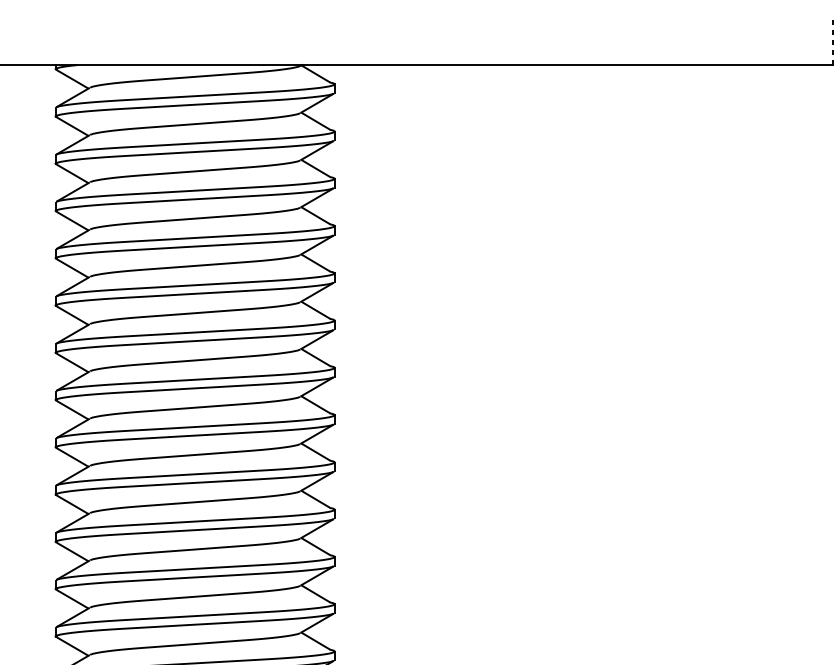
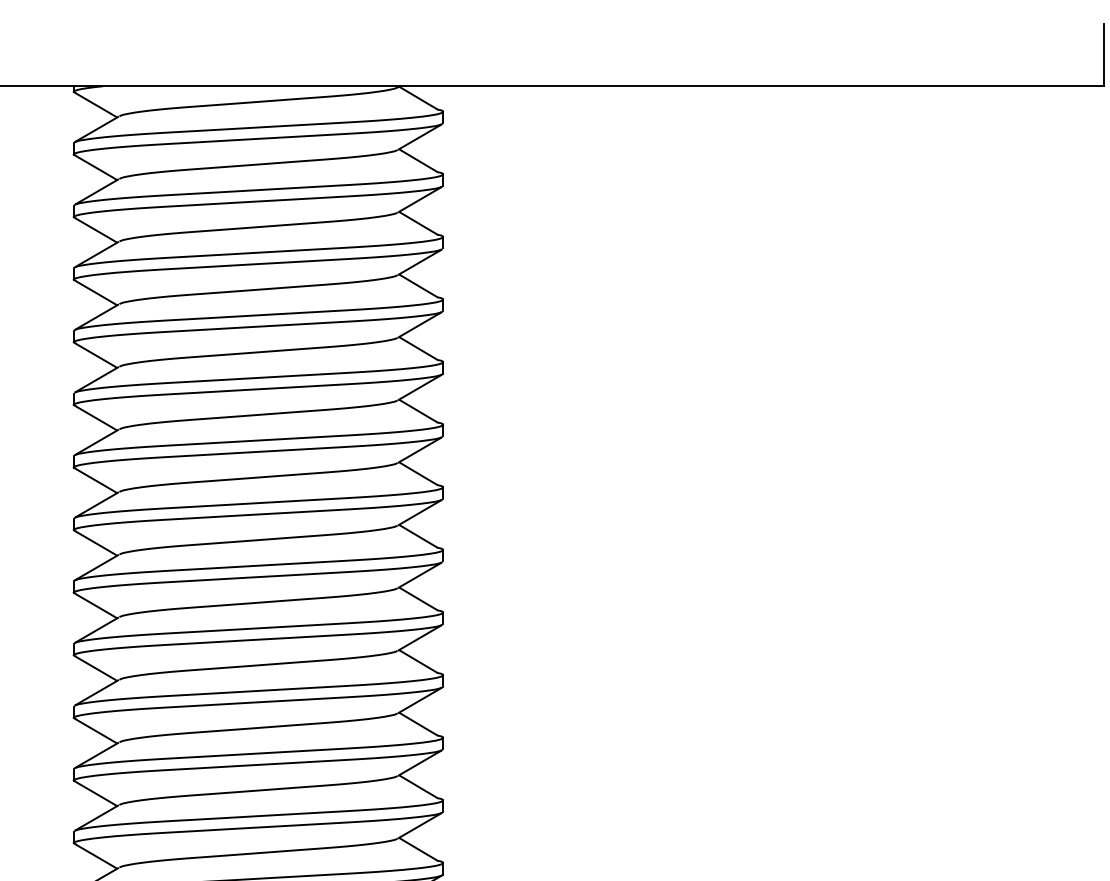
line: (833, 41) -> (1103, 54), dashed -> solid

